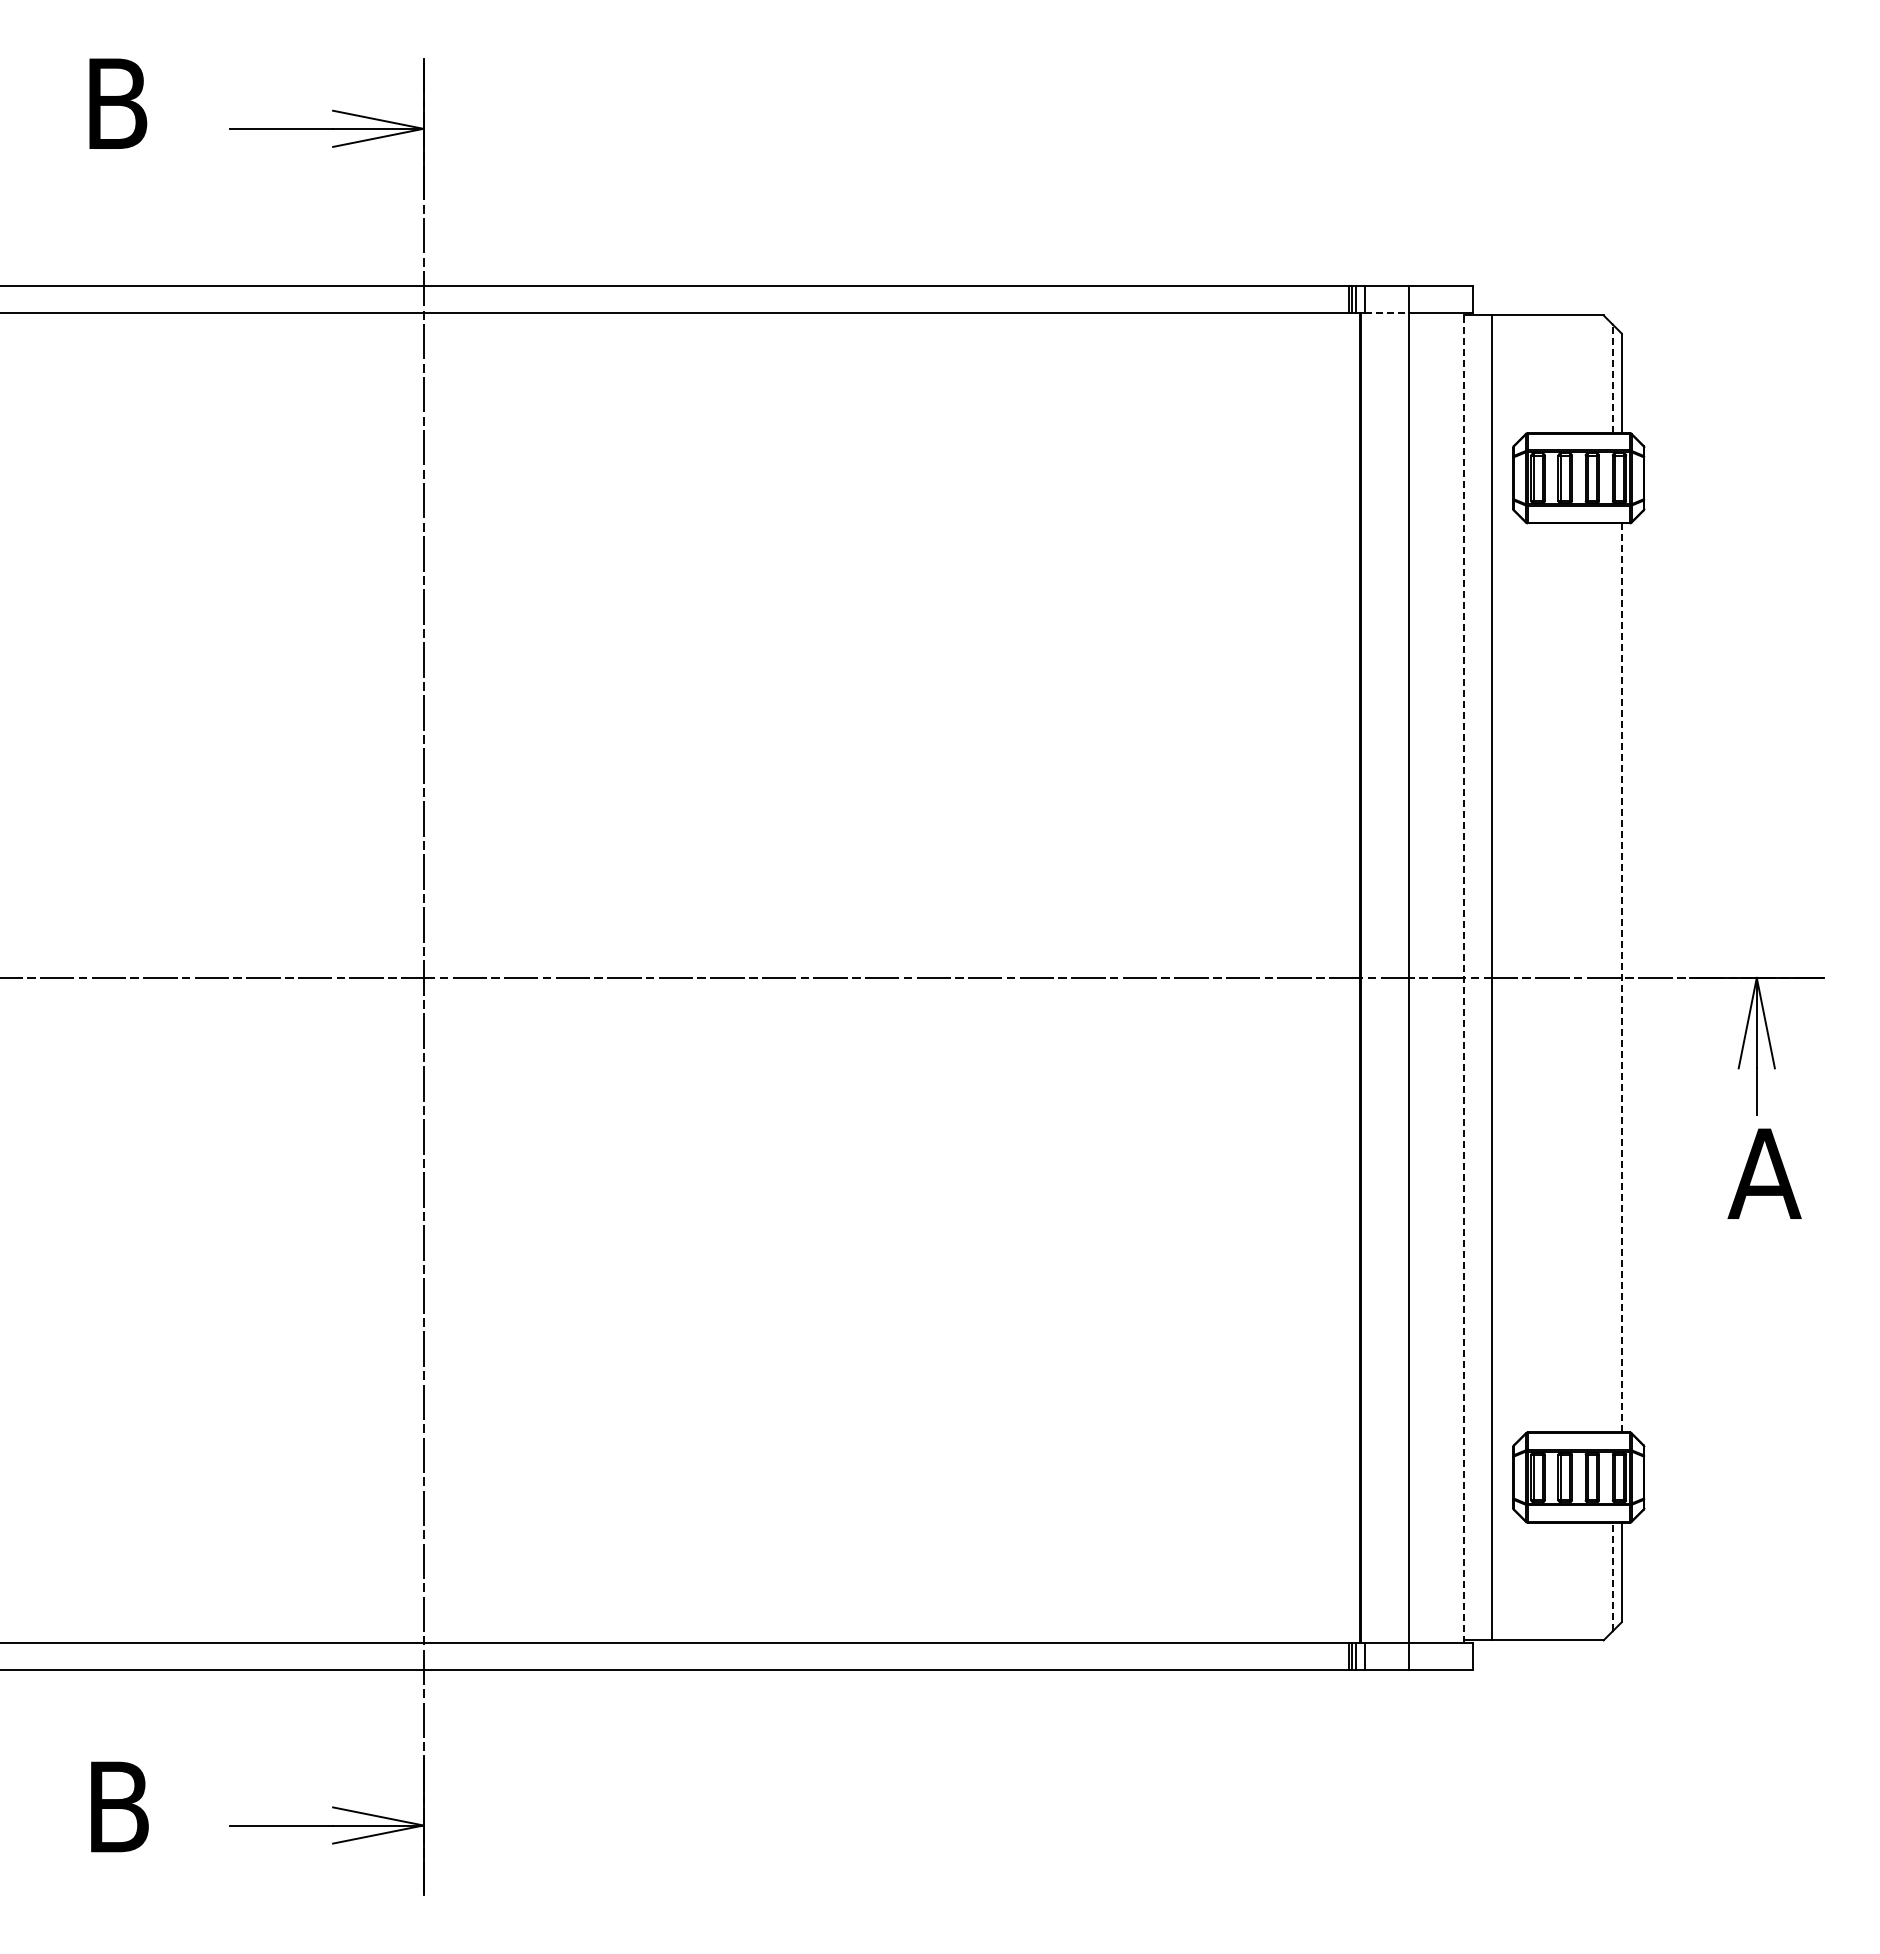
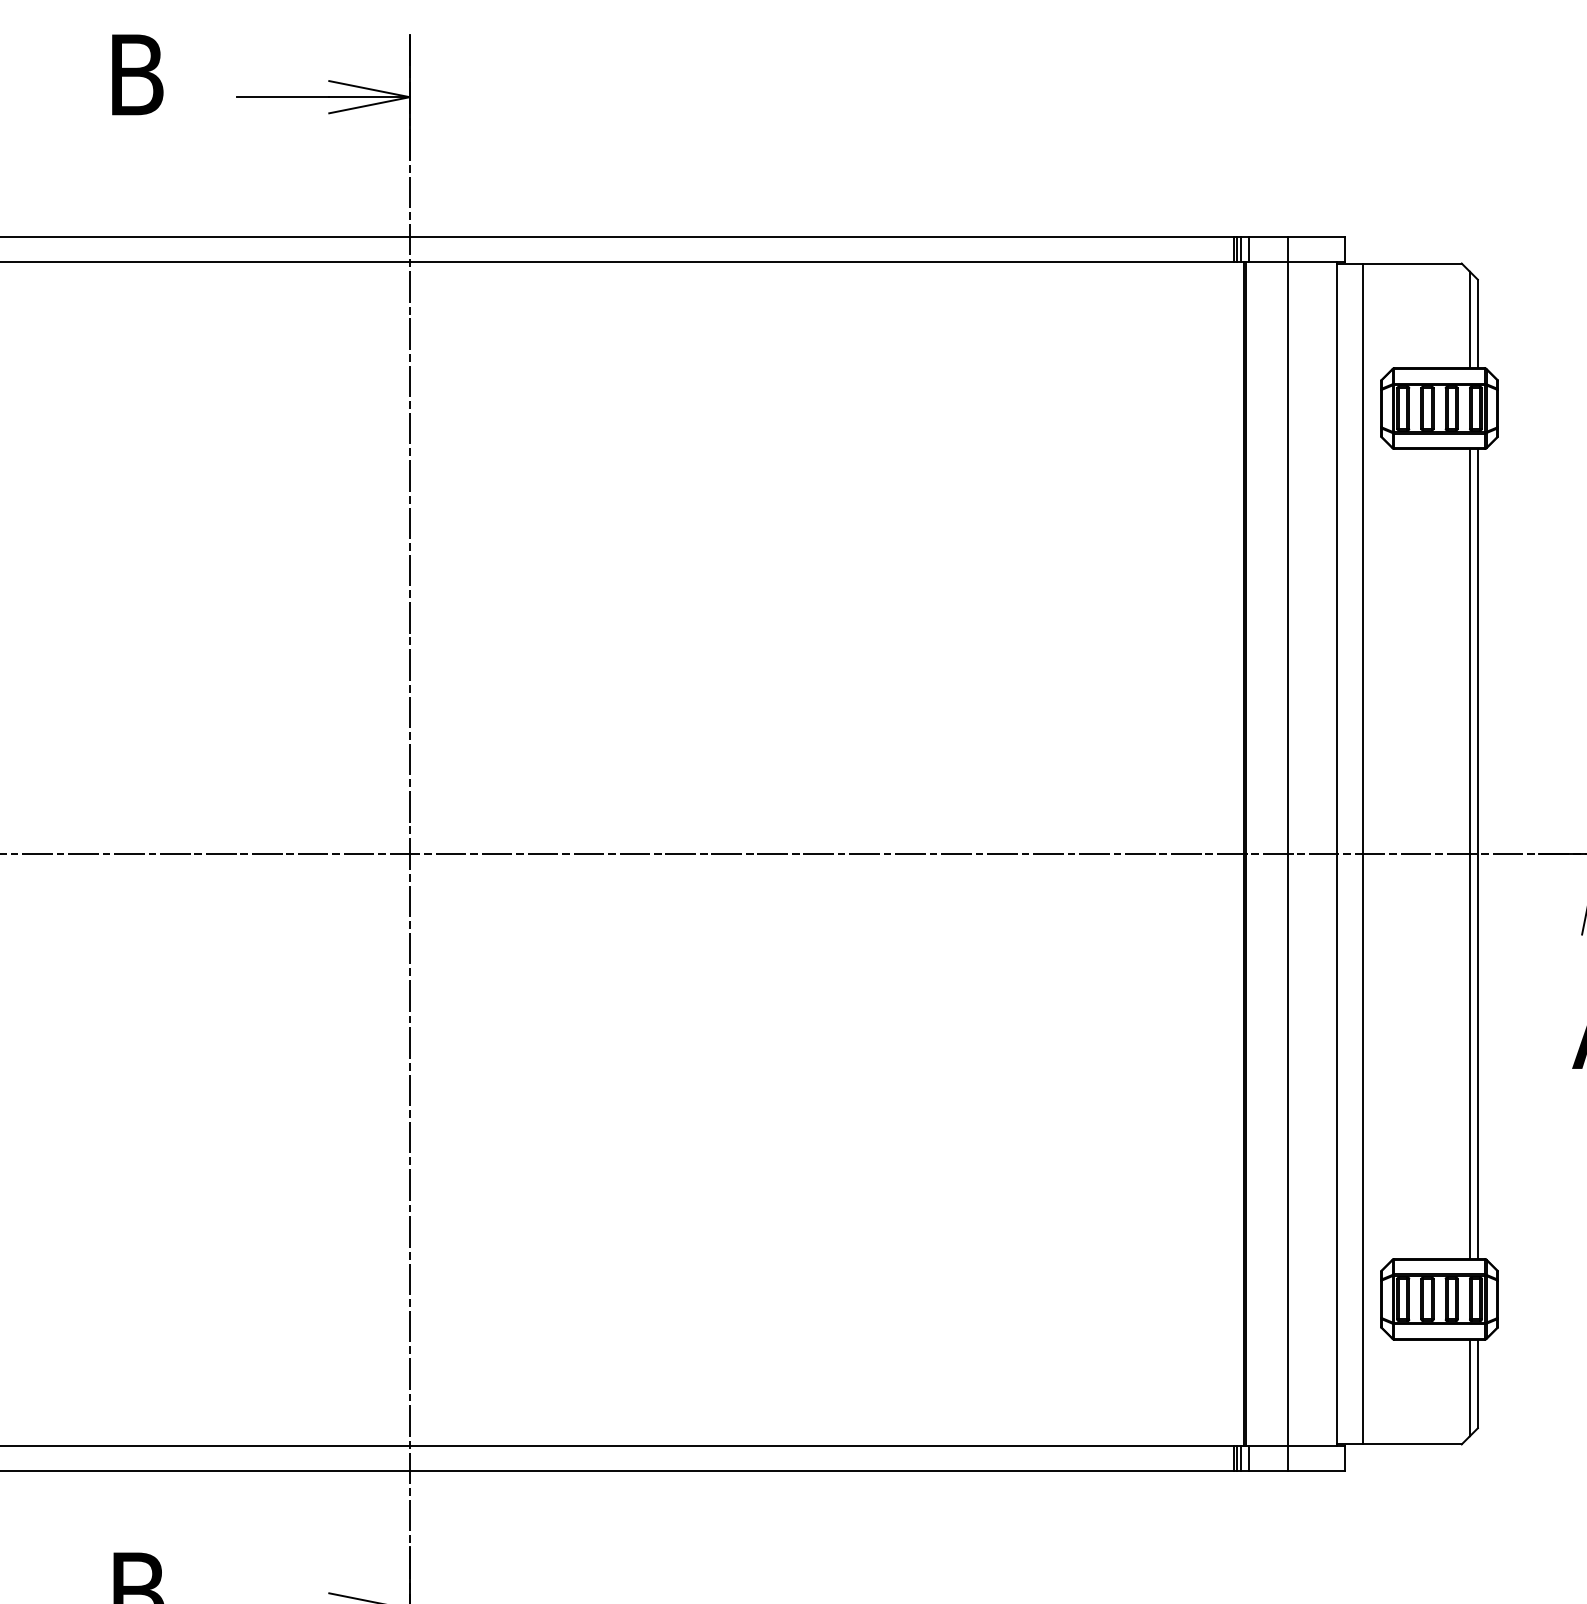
line: (1387, 313) -> (1269, 261), dashed -> solid
line: (1612, 378) -> (1469, 319), dashed -> solid
line: (1463, 977) -> (1336, 853), dashed -> solid
line: (1612, 977) -> (1469, 853), added
line: (1621, 977) -> (1477, 853), dashed -> solid
line: (1612, 1576) -> (1469, 1387), dashed -> solid

